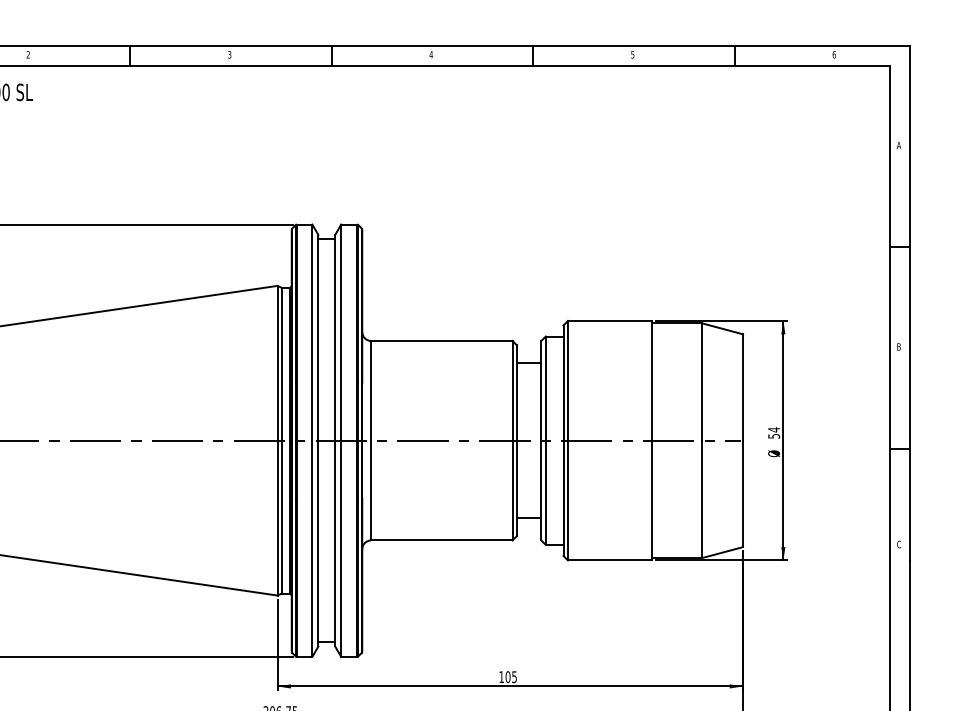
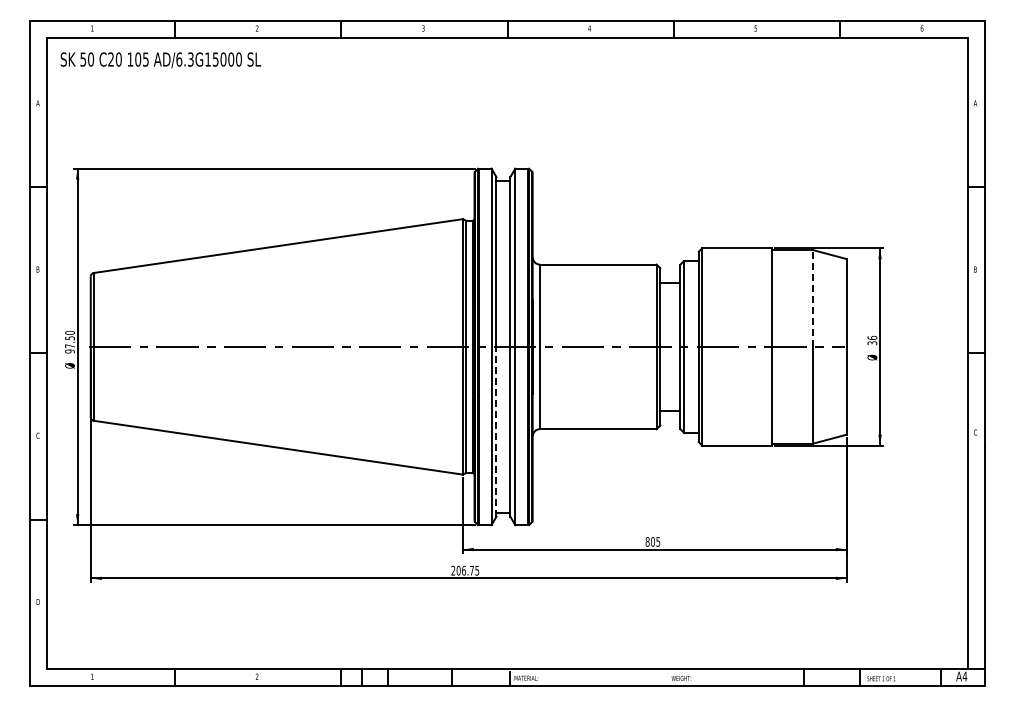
line: (701, 380) -> (812, 297), solid -> dashed
text: (774, 432) -> (872, 340), 54 -> 36
line: (318, 543) -> (496, 431), solid -> dashed
text: (501, 676) -> (647, 541), 105 -> 805

